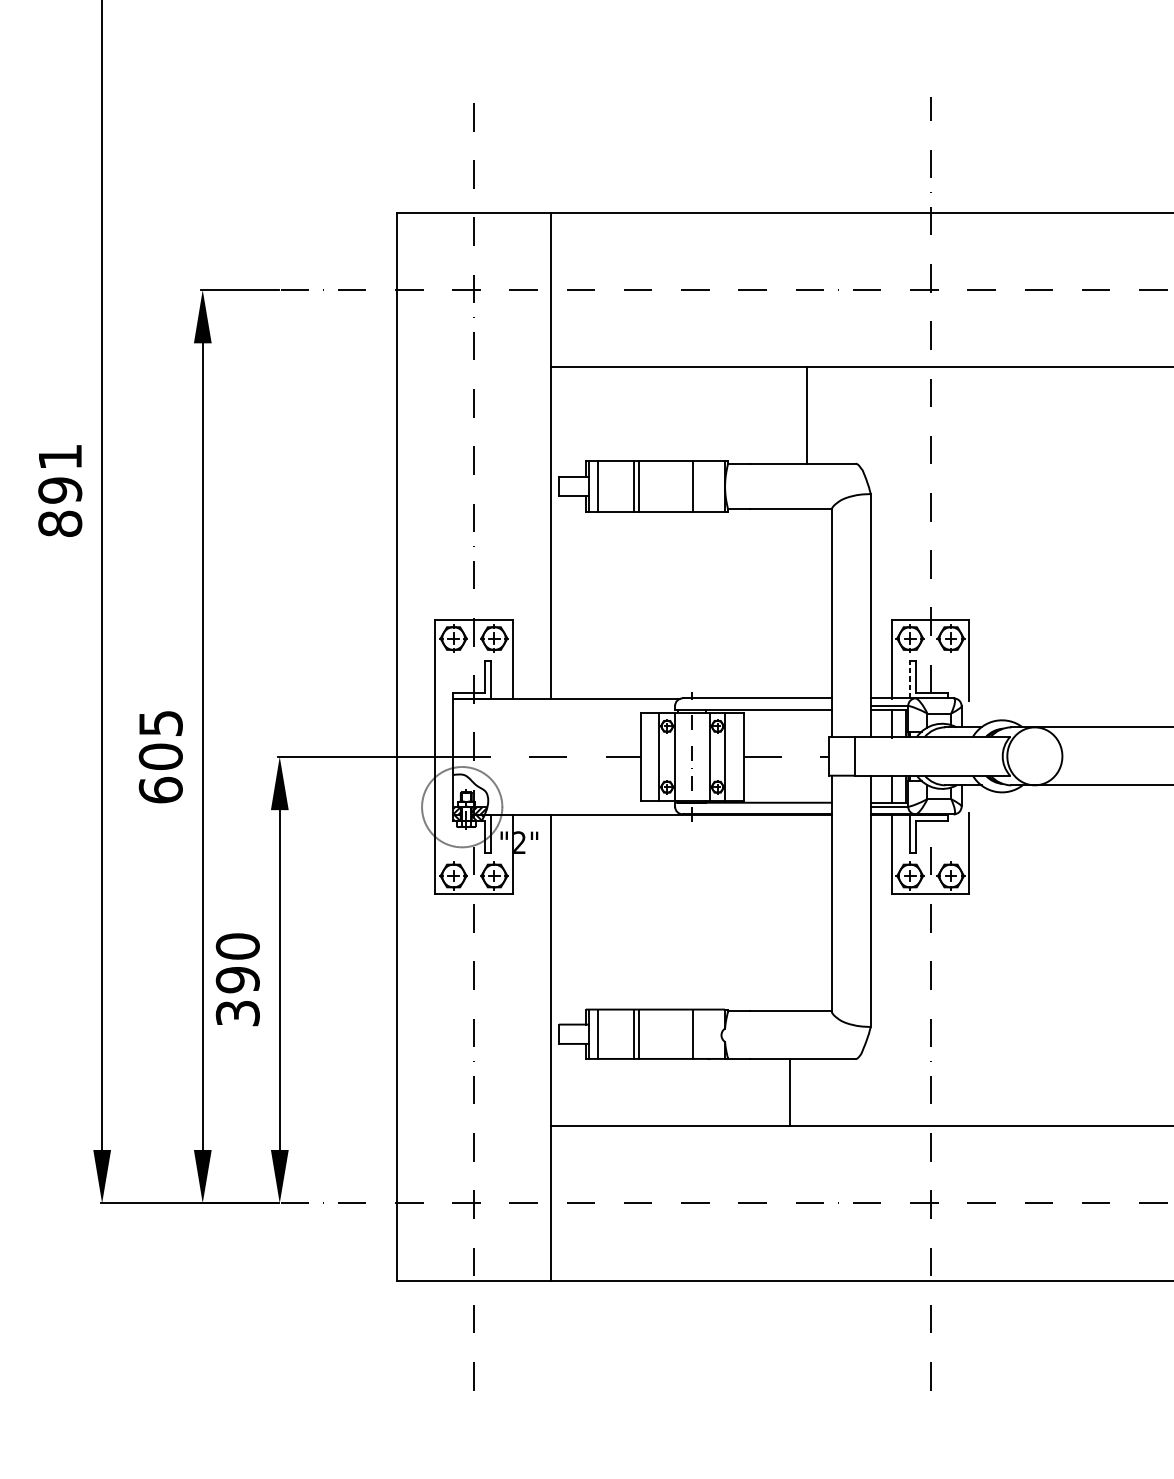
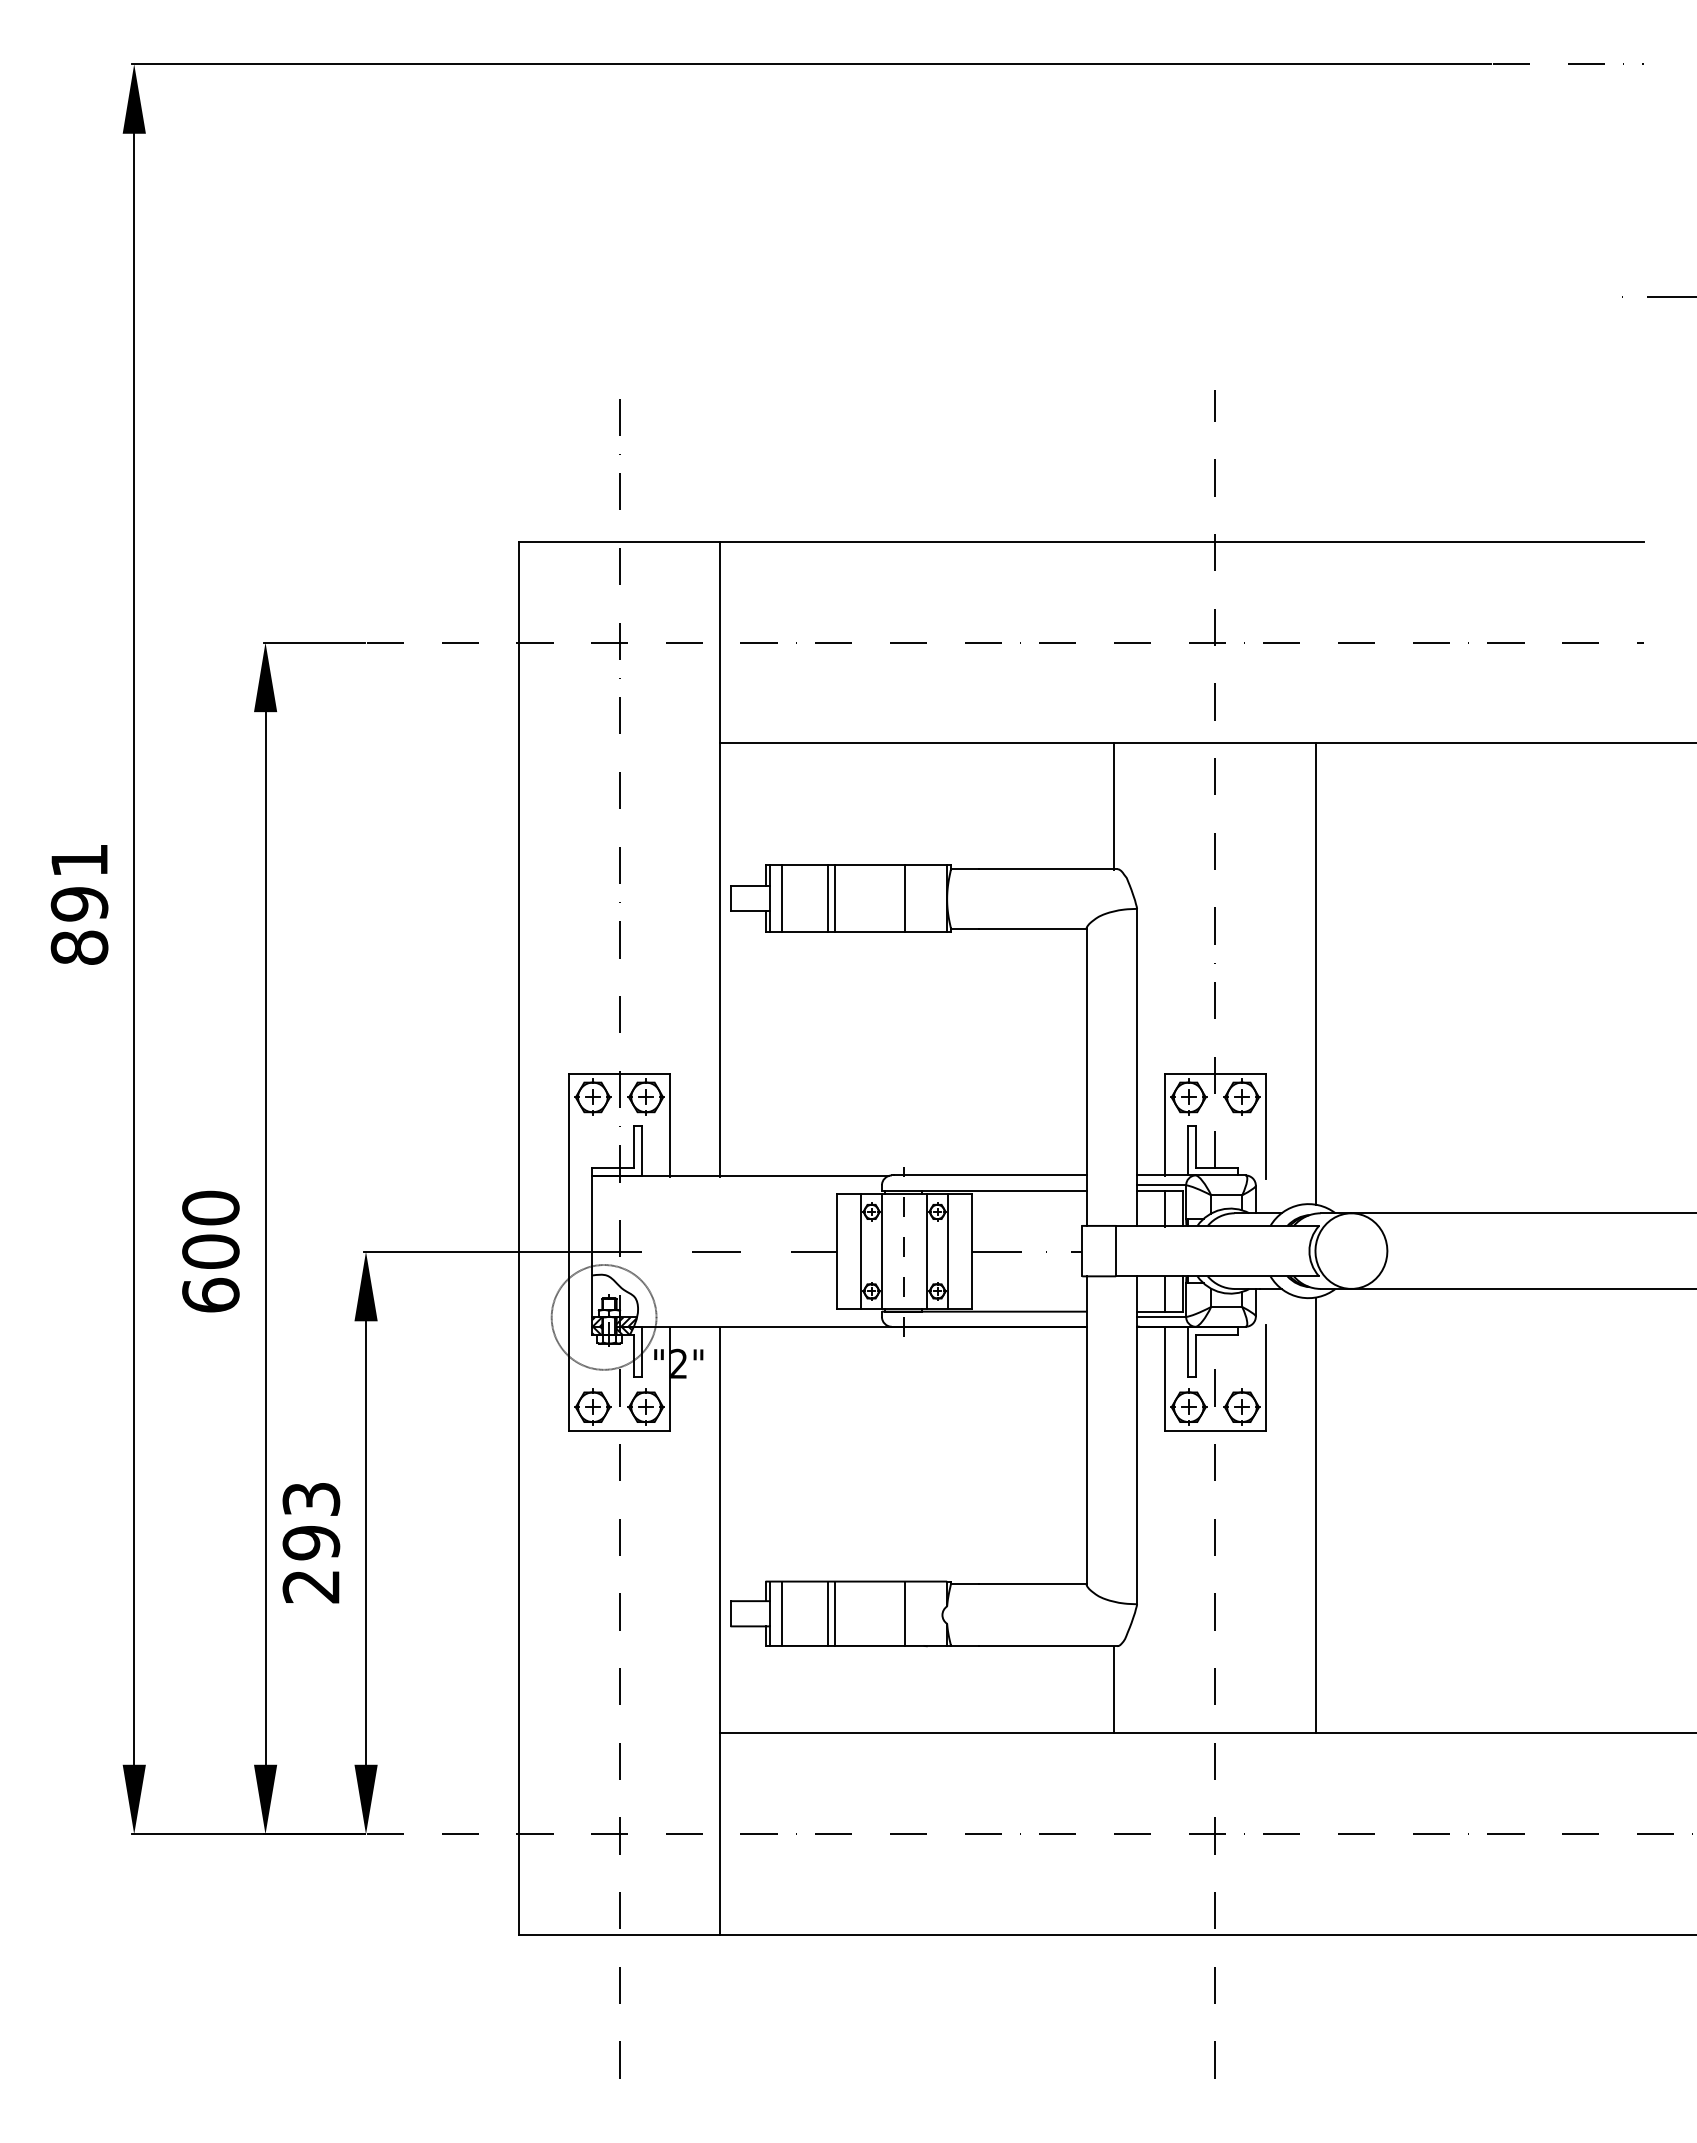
line: (807, 415) -> (1114, 806), moved
line: (1008, 544) -> (1316, 974), added
line: (909, 679) -> (1187, 1150), dashed -> solid
text: (160, 722) -> (210, 1207), 605 -> 600
line: (1008, 958) -> (1316, 1515), added
text: (237, 979) -> (311, 1542), 390 -> 293
line: (789, 1092) -> (1114, 1689), moved

